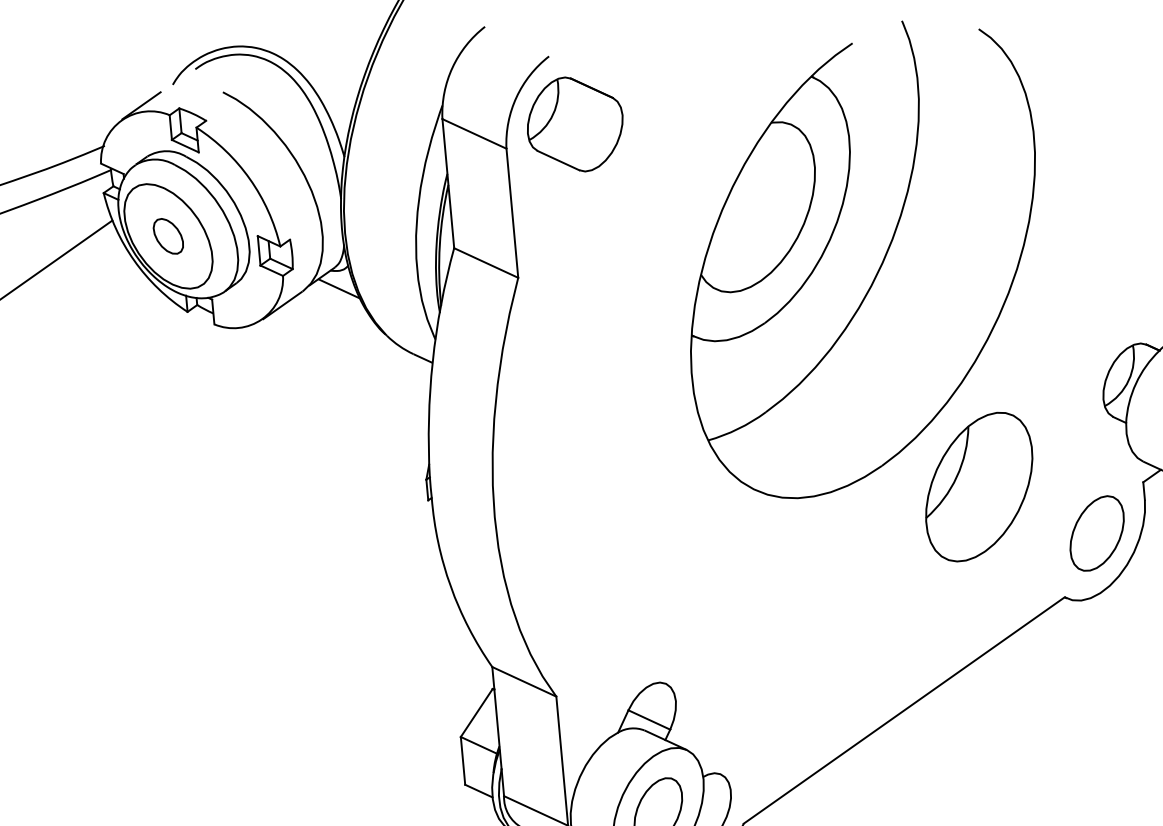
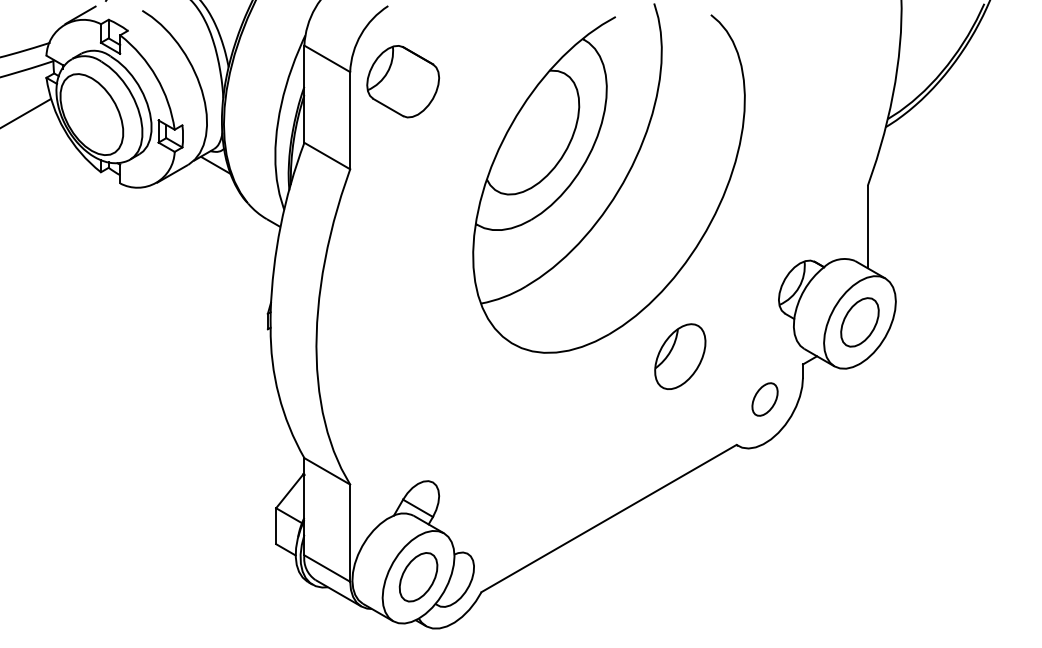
part: (574, 124) -> (402, 81), moved
part: (167, 236) -> (91, 114), removed
part: (979, 486) -> (680, 356), size x0.6
part: (1096, 533) -> (764, 399), size x0.6

